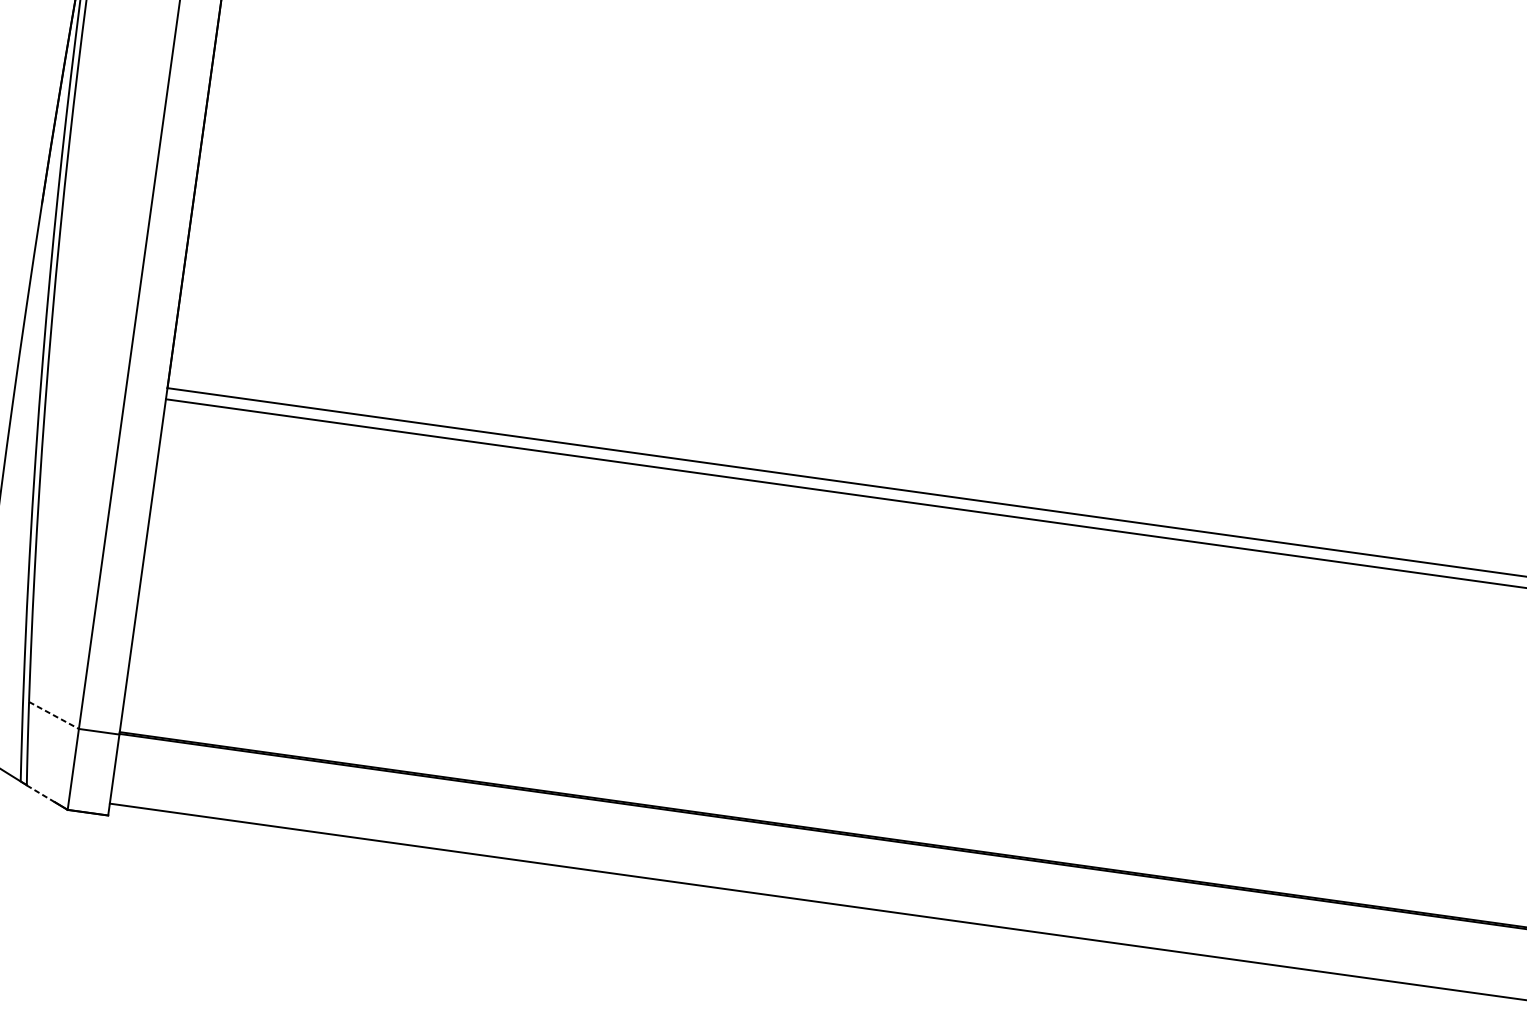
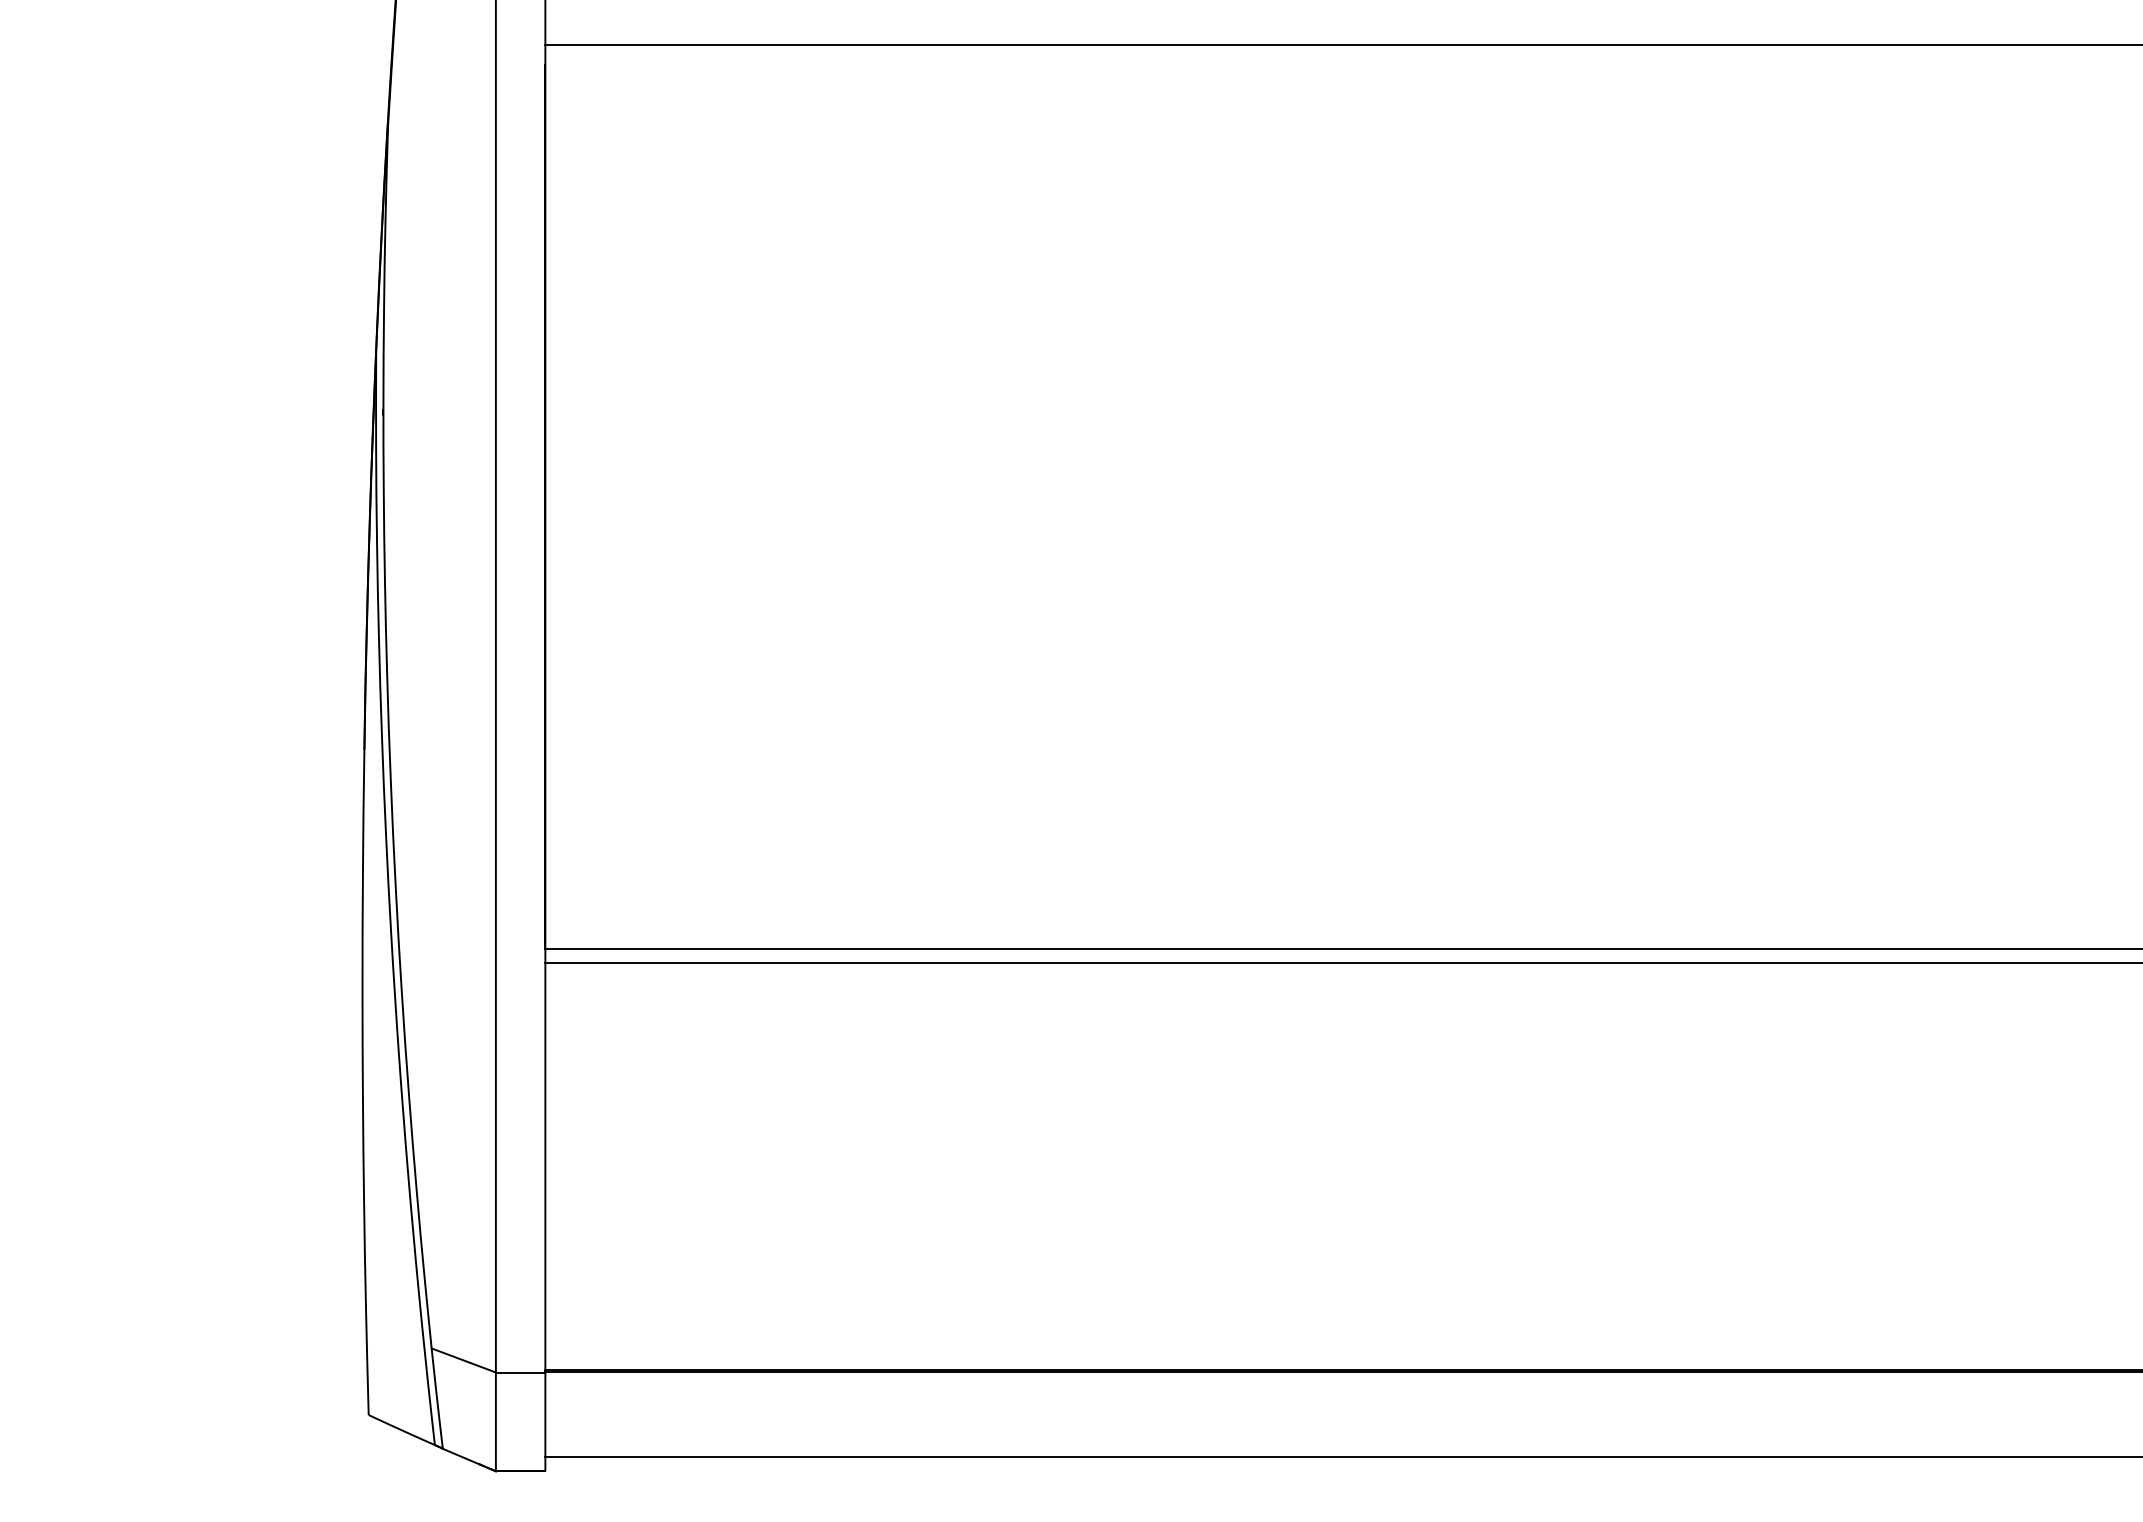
line: (54, 715) -> (464, 1360), dashed -> solid
line: (41, 793) -> (461, 1456), dashed -> solid

